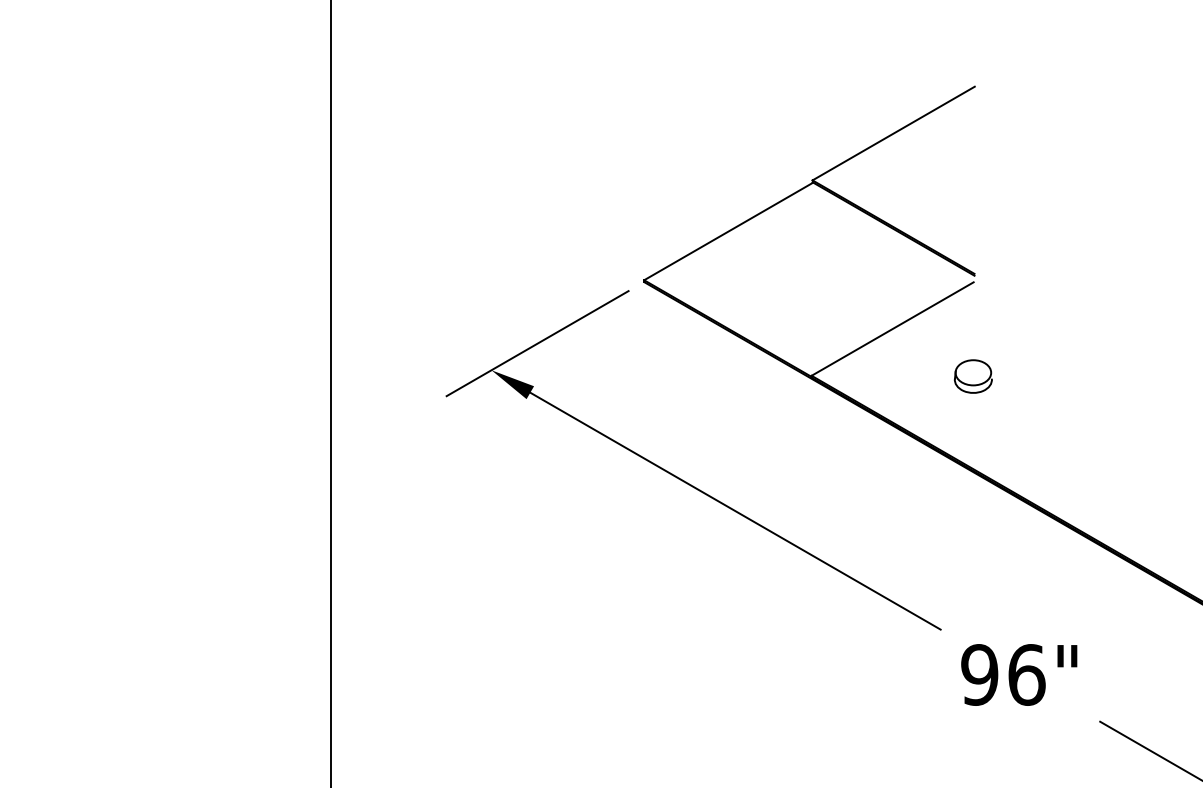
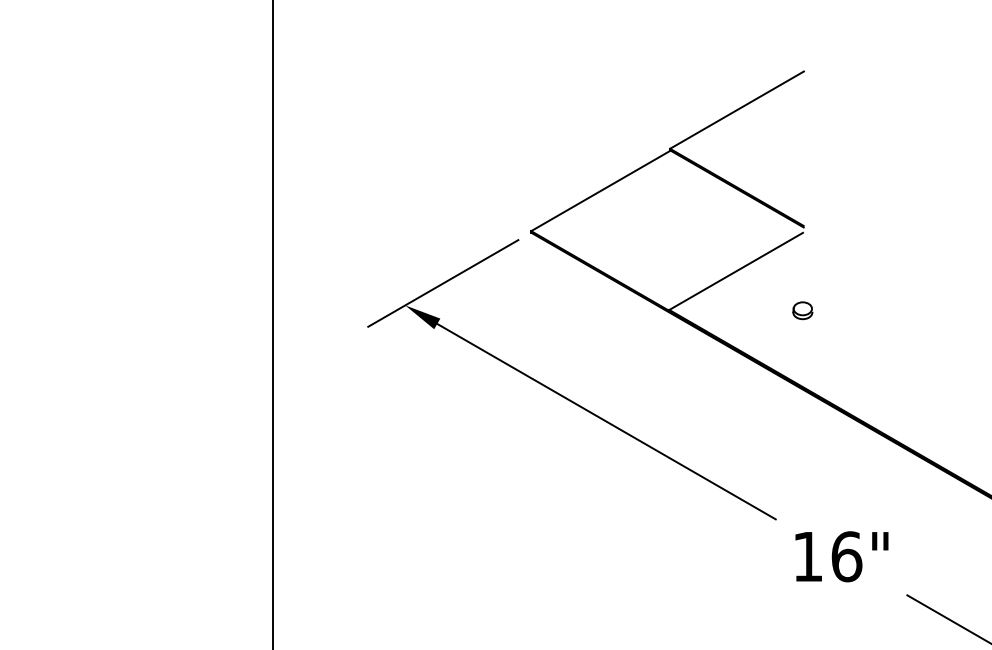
part: (973, 376) -> (802, 310), size x0.62
text: (979, 674) -> (807, 556), 96" -> 16"

